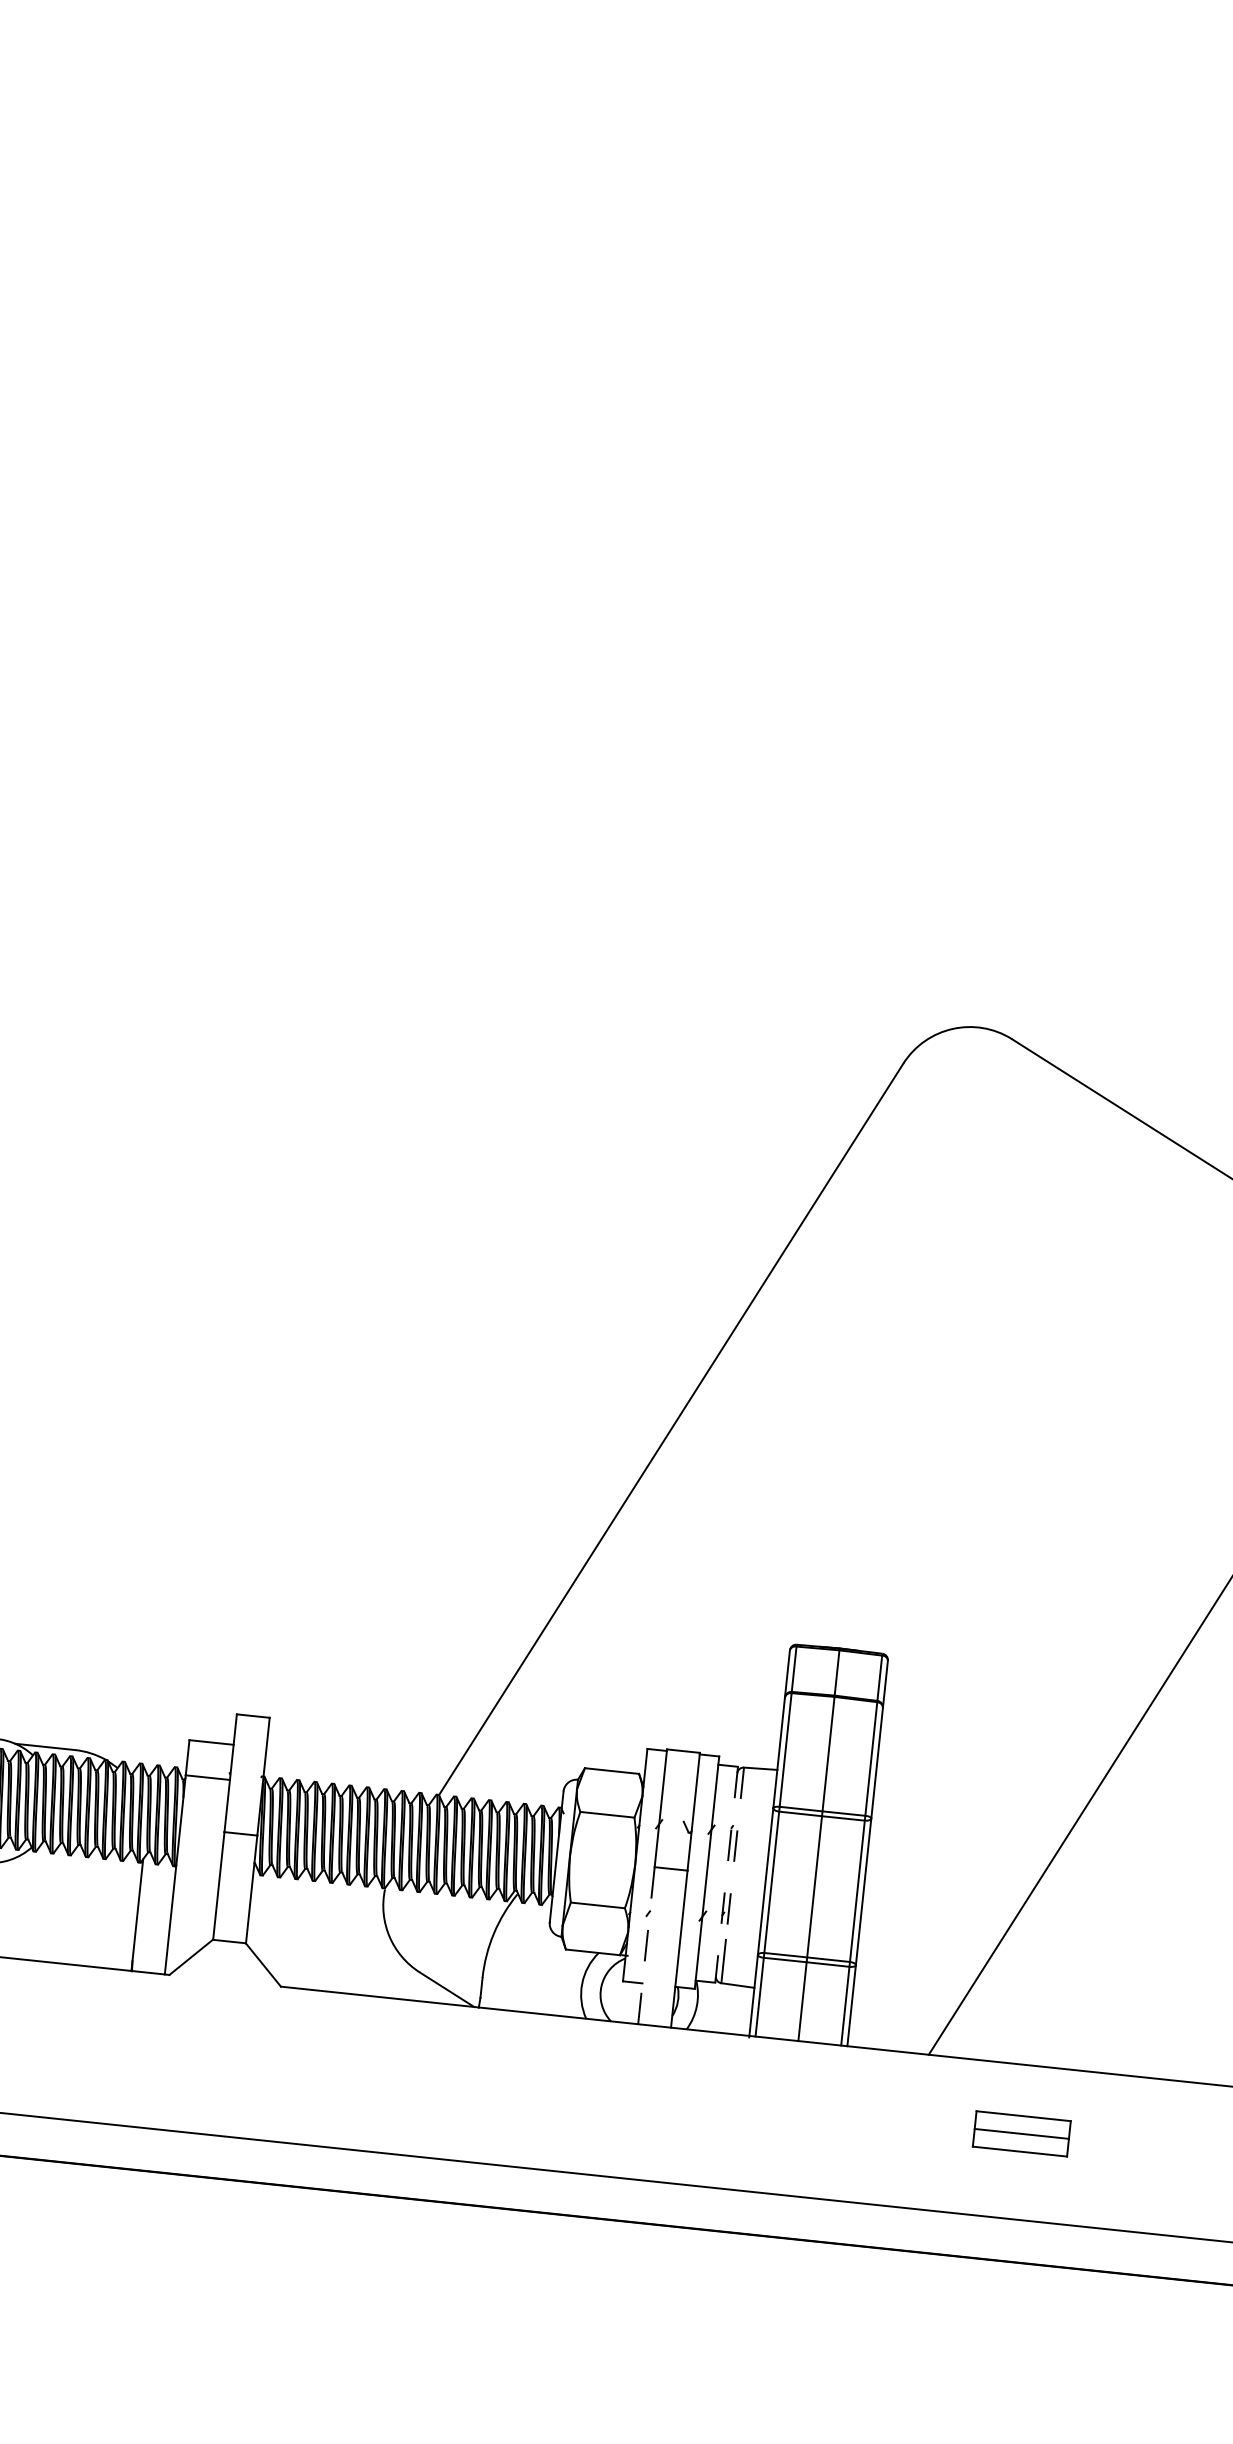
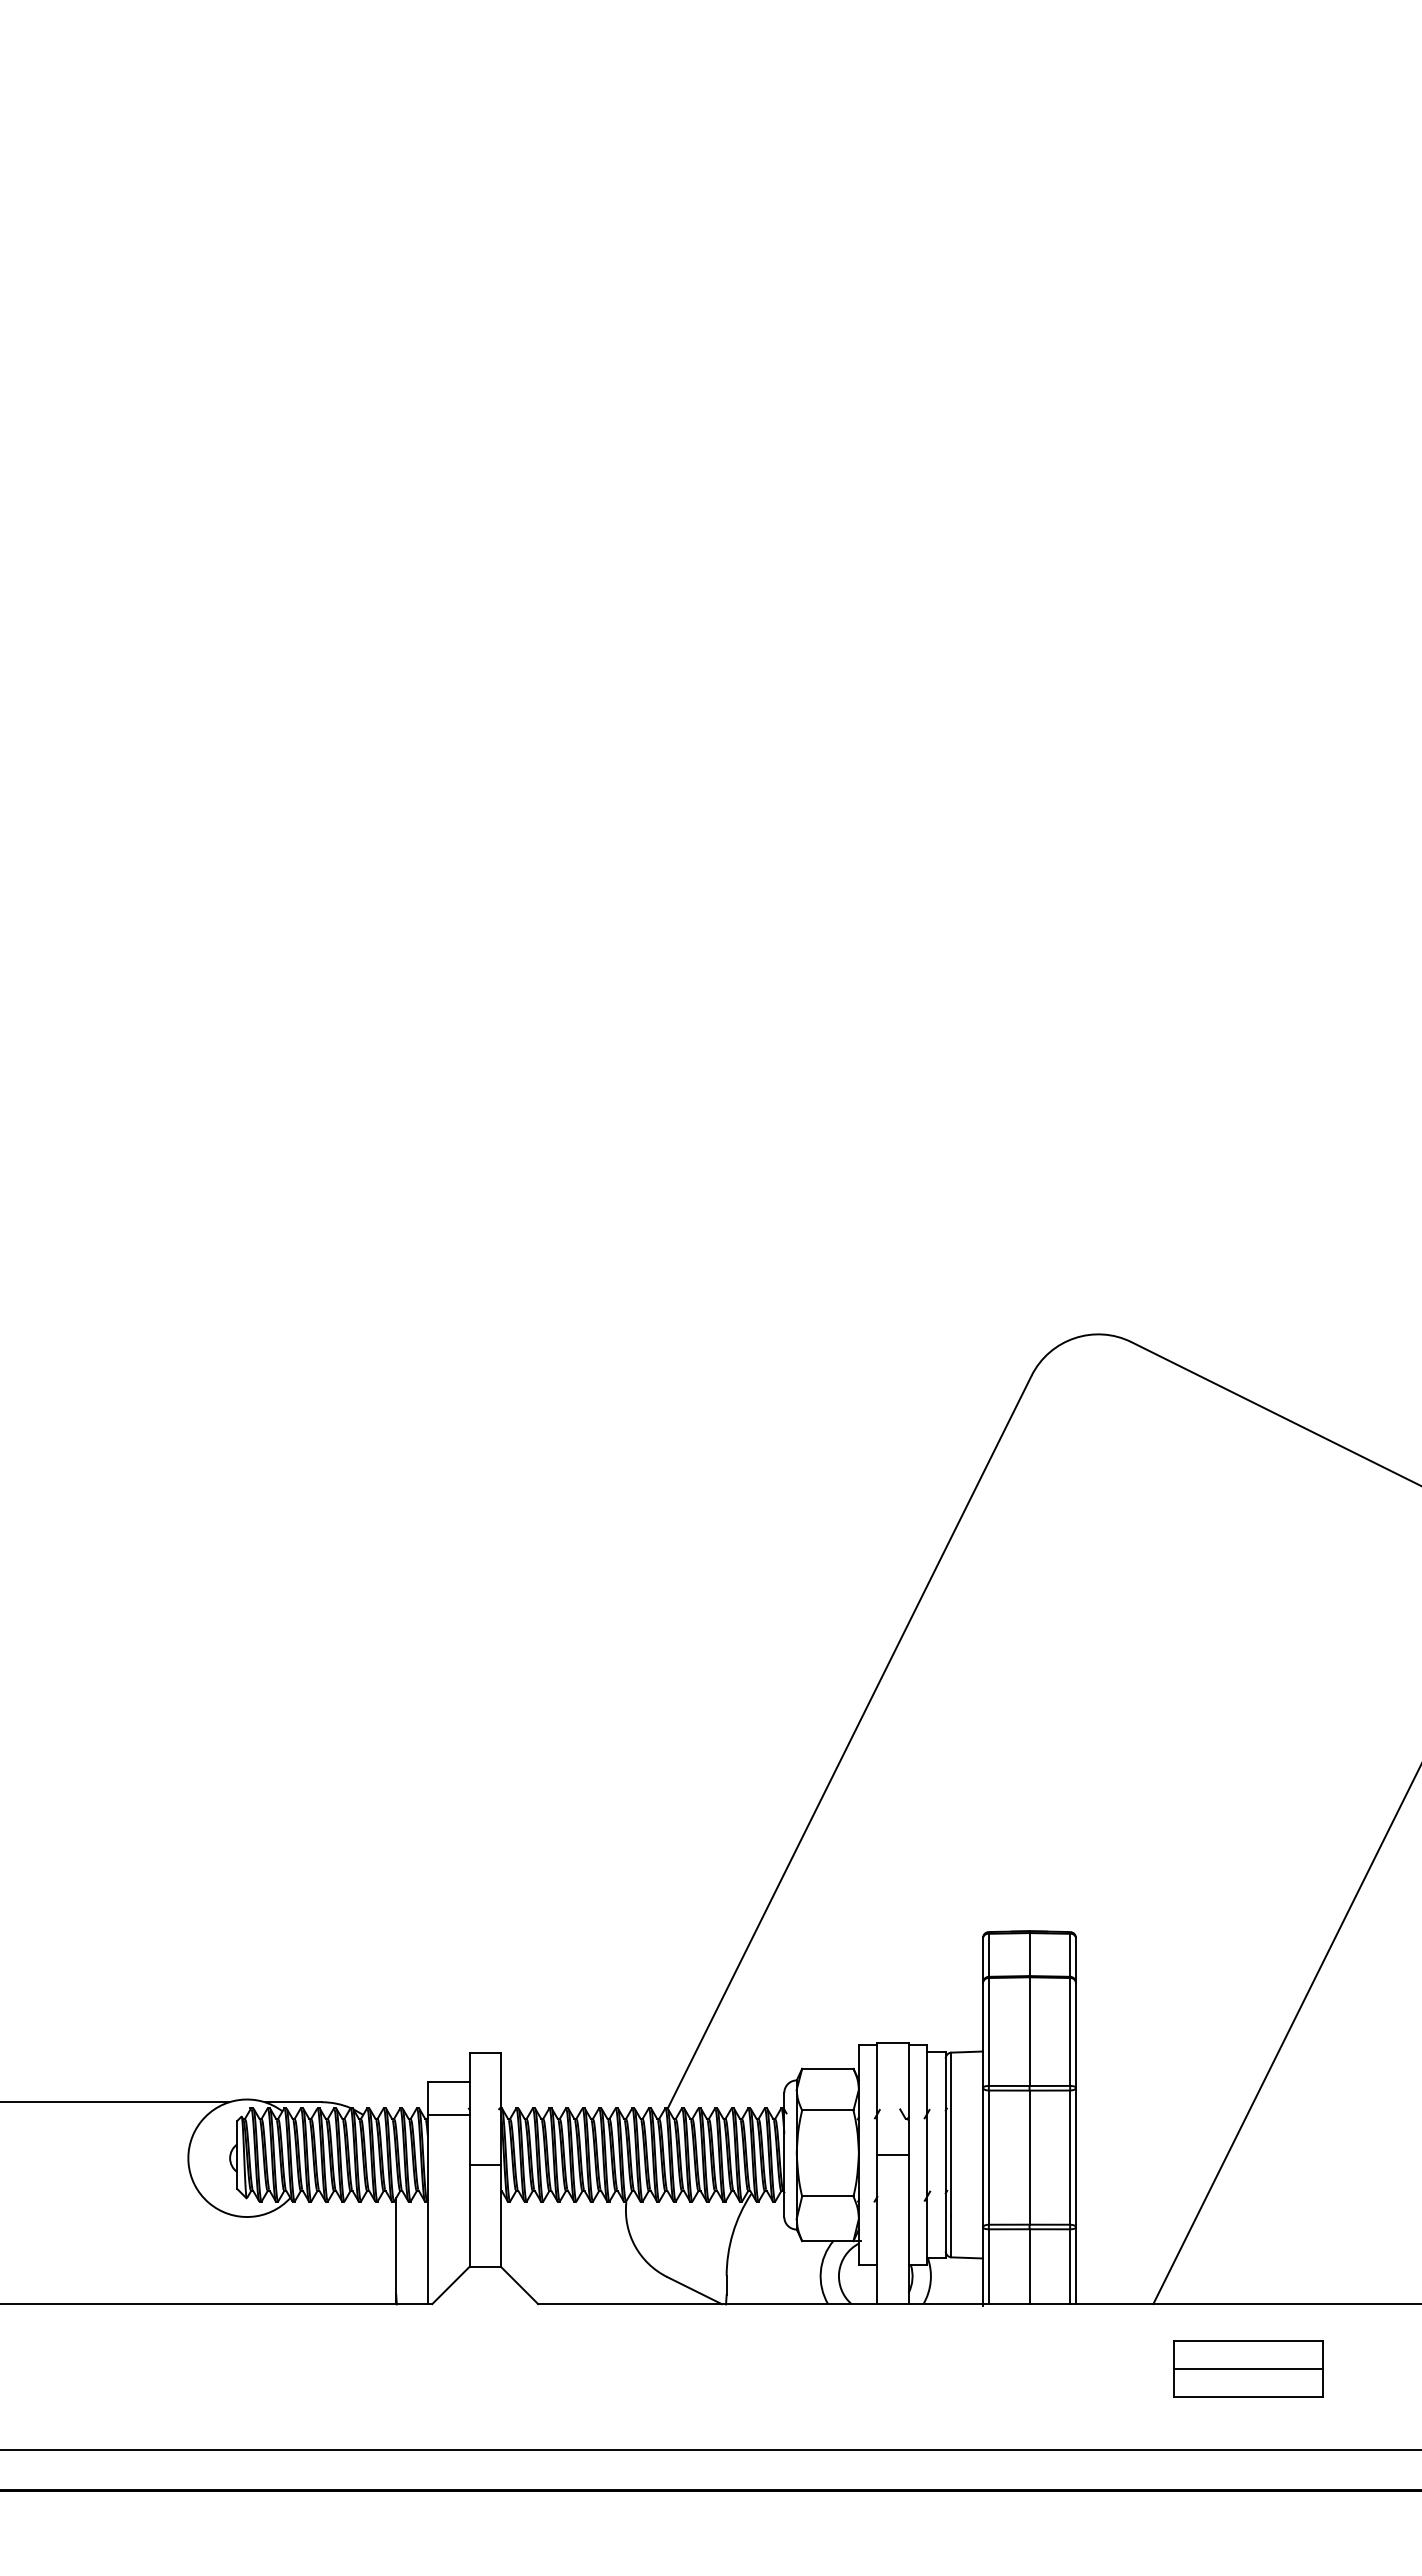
line: (734, 1853) -> (951, 2134), dashed -> solid
line: (726, 1875) -> (945, 2155), dashed -> solid
line: (646, 1945) -> (877, 2229), dashed -> solid
part: (1021, 2133) -> (1248, 2368), size x1.67

